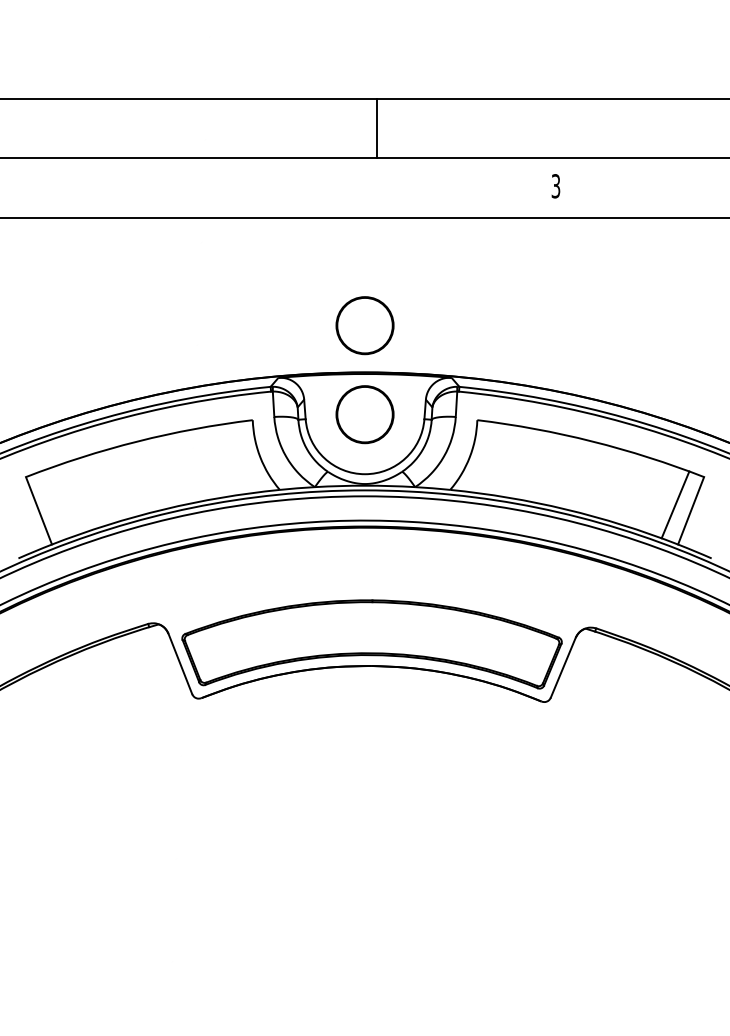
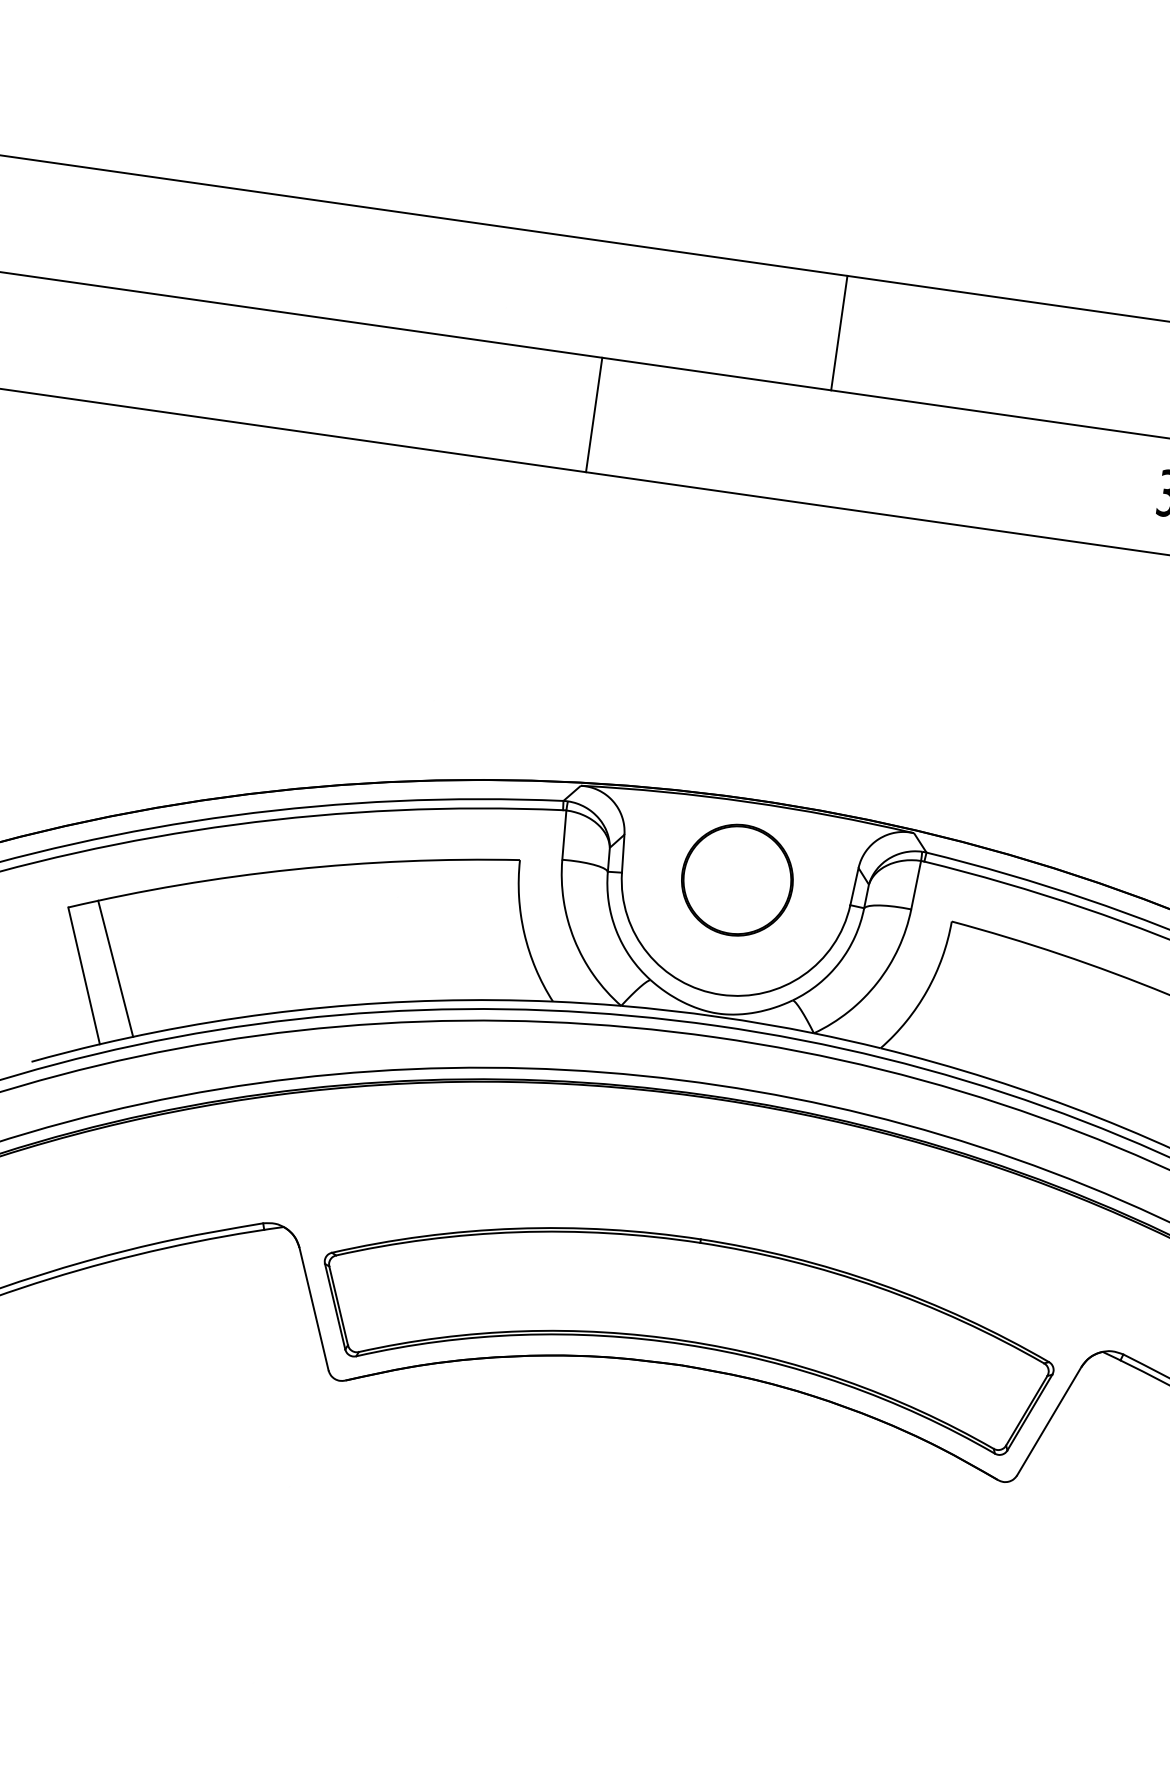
line: (258, 187) -> (594, 414), added
circle: (364, 325) -> (760, 708), removed
line: (54, 504) -> (115, 967), added

